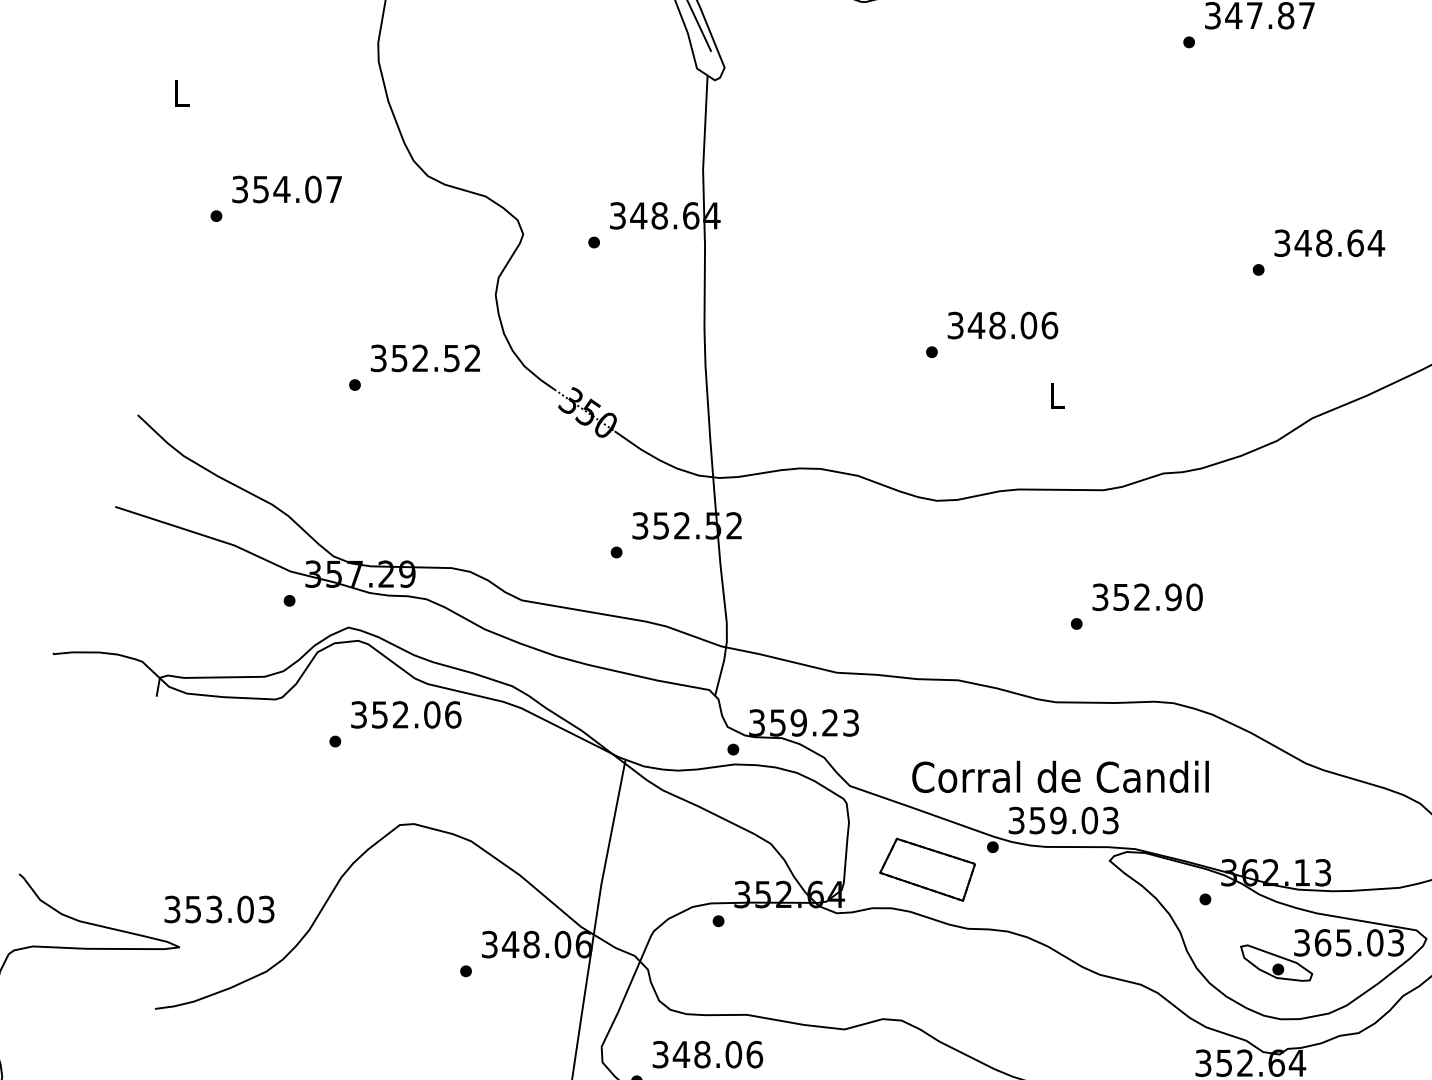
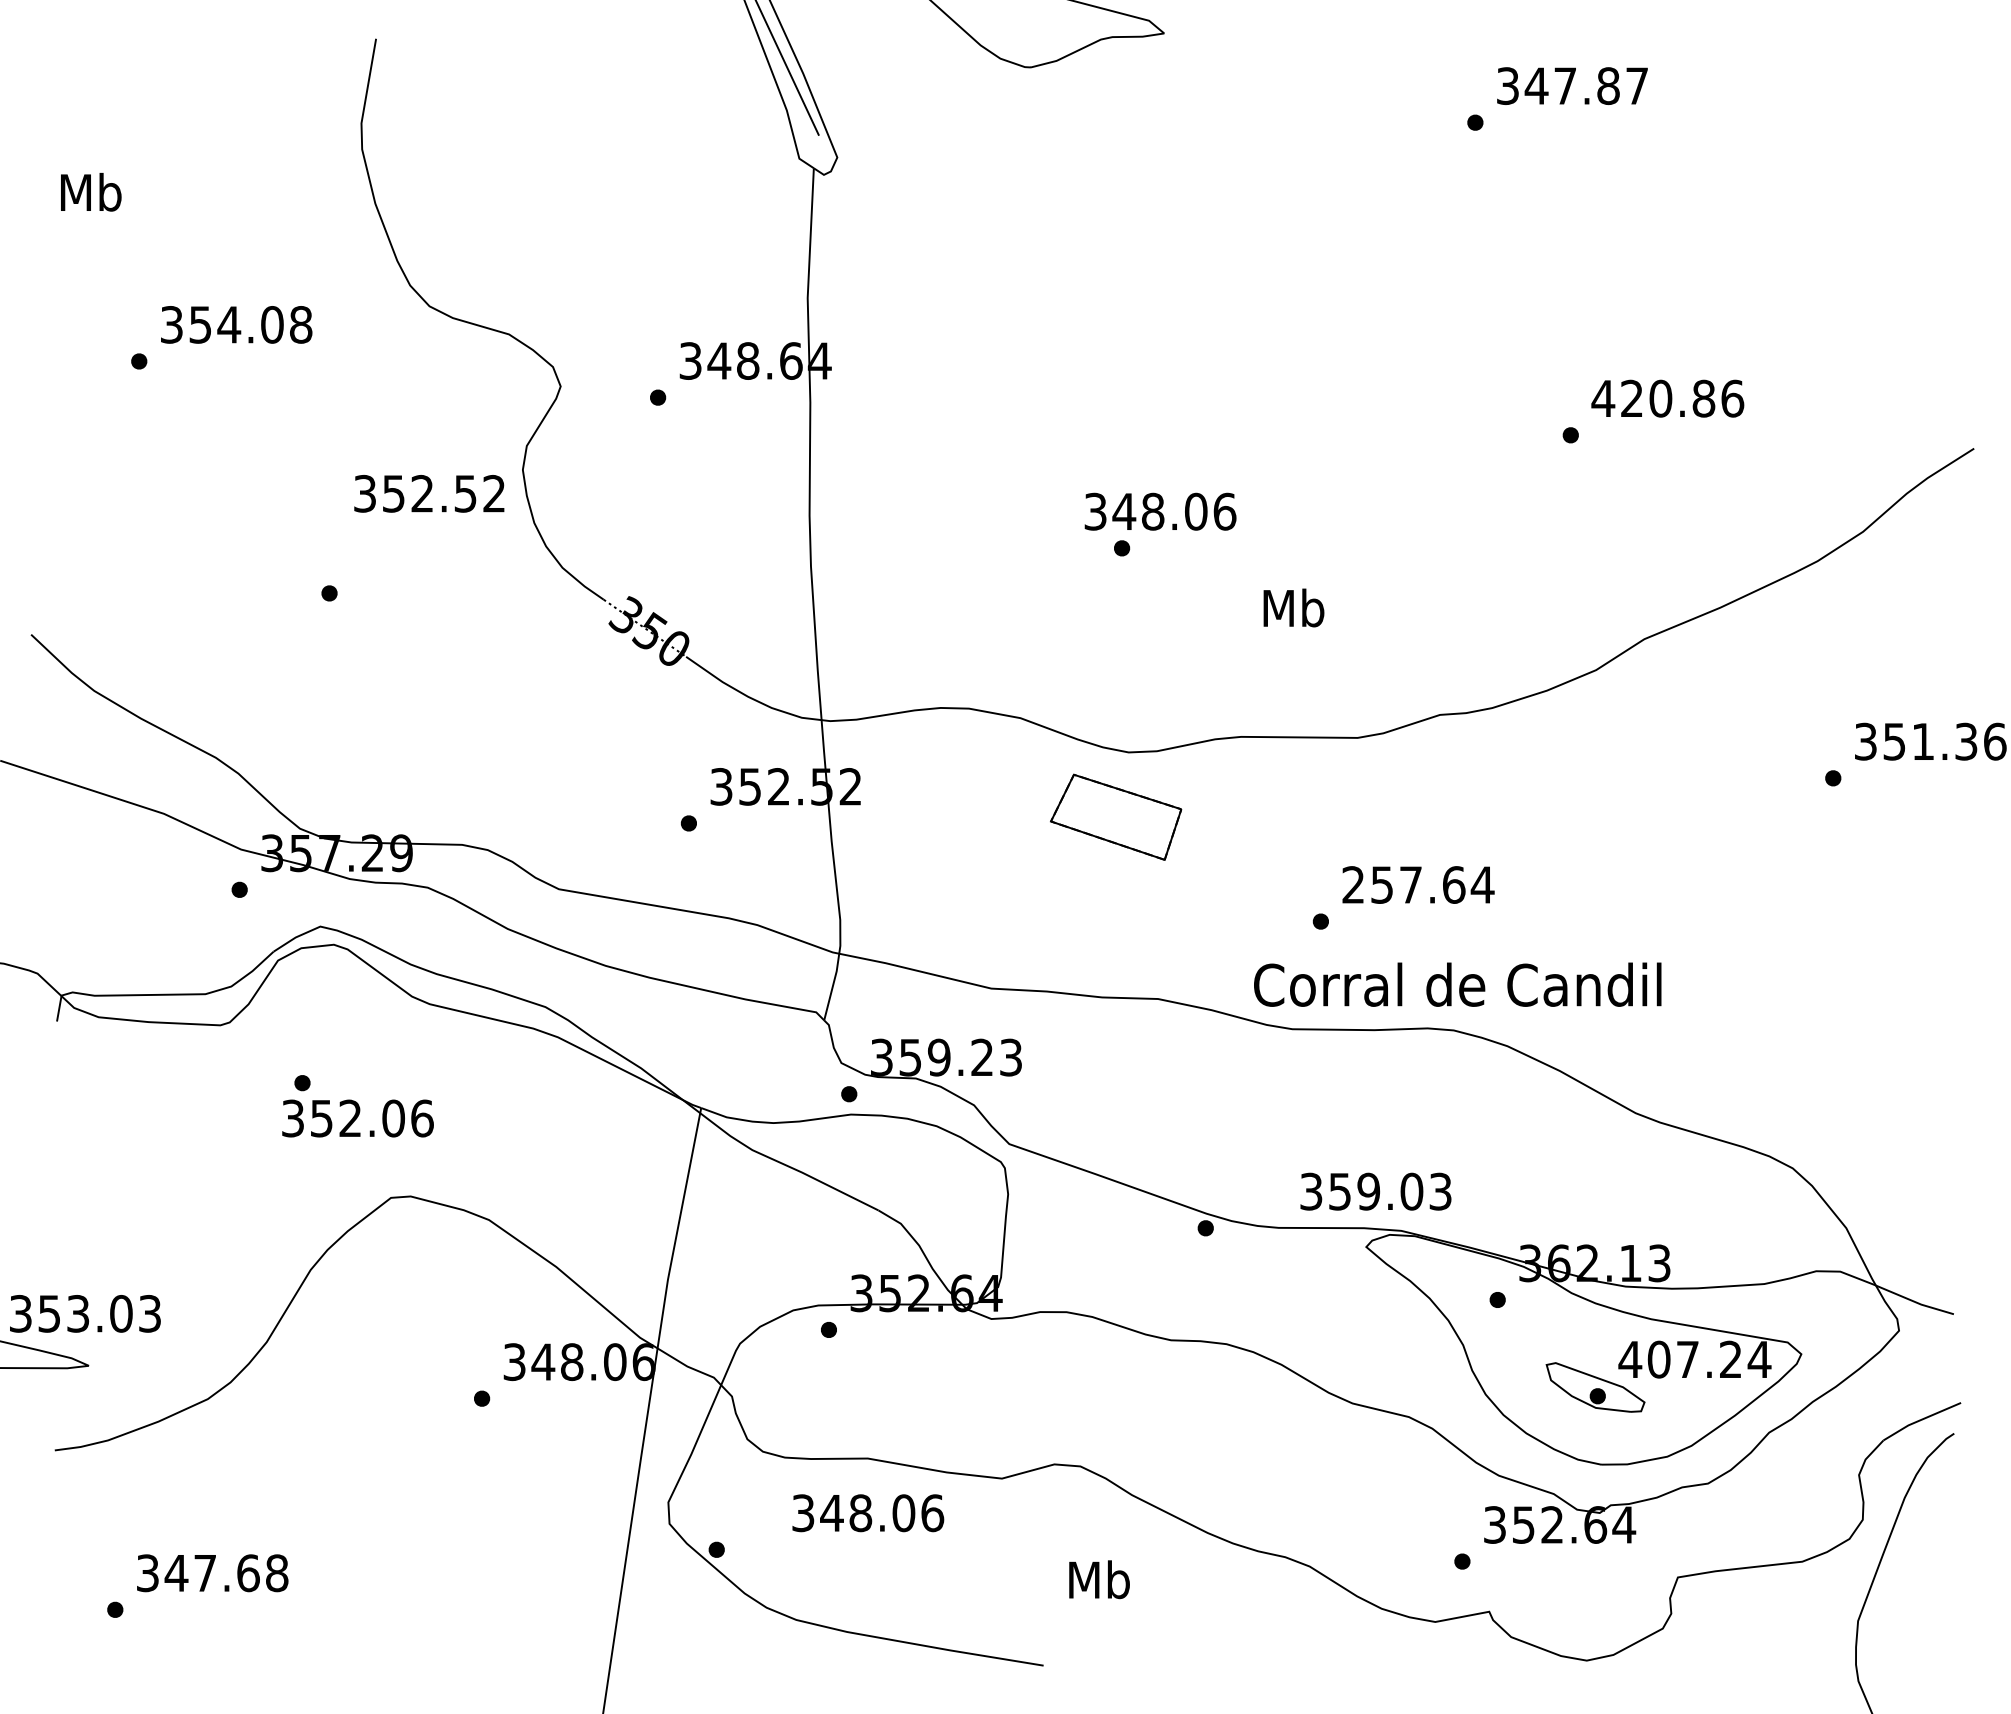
text: (181, 92) -> (91, 191), L -> Mb
text: (334, 189) -> (301, 324), 354.07 -> 354.08
text: (1329, 243) -> (1667, 398), 348.64 -> 420.86
text: (1002, 325) -> (1160, 511), moved
text: (425, 358) -> (429, 493), moved
text: (1056, 395) -> (1293, 607), L -> Mb
text: (1147, 596) -> (1418, 884), 352.90 -> 257.64
text: (405, 714) -> (357, 1118), moved
text: (1060, 776) -> (1457, 984), moved
text: (1063, 820) -> (1375, 1191), moved
part: (927, 869) -> (1116, 816), moved
text: (219, 909) -> (85, 1313), moved
text: (1348, 942) -> (1694, 1359), 365.03 -> 407.24
text: (708, 1054) -> (868, 1513), moved

